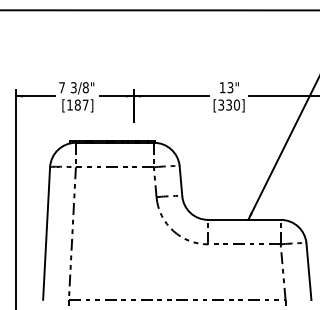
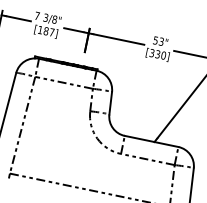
text: (222, 87) -> (155, 40), 13" -> 53"

